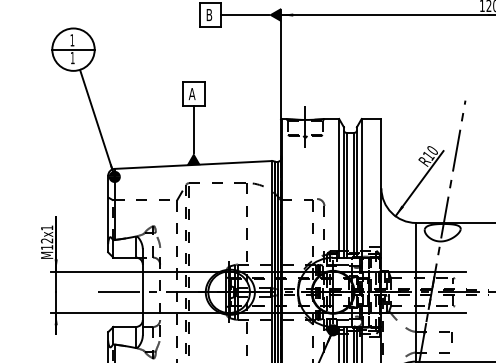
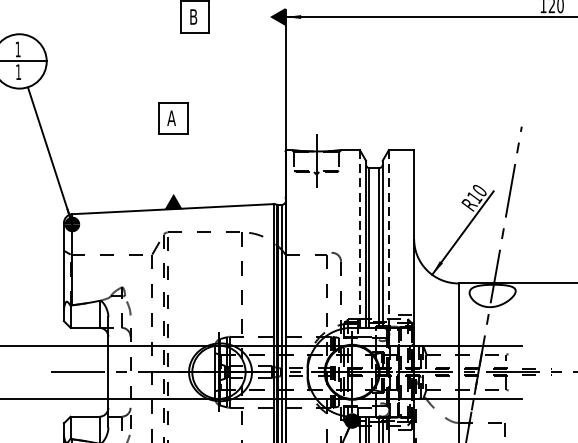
line: (244, 15) -> (238, 17), removed
line: (193, 129) -> (173, 163), removed
line: (339, 188) -> (360, 239), solid -> dashed
line: (361, 188) -> (388, 239), solid -> dashed

